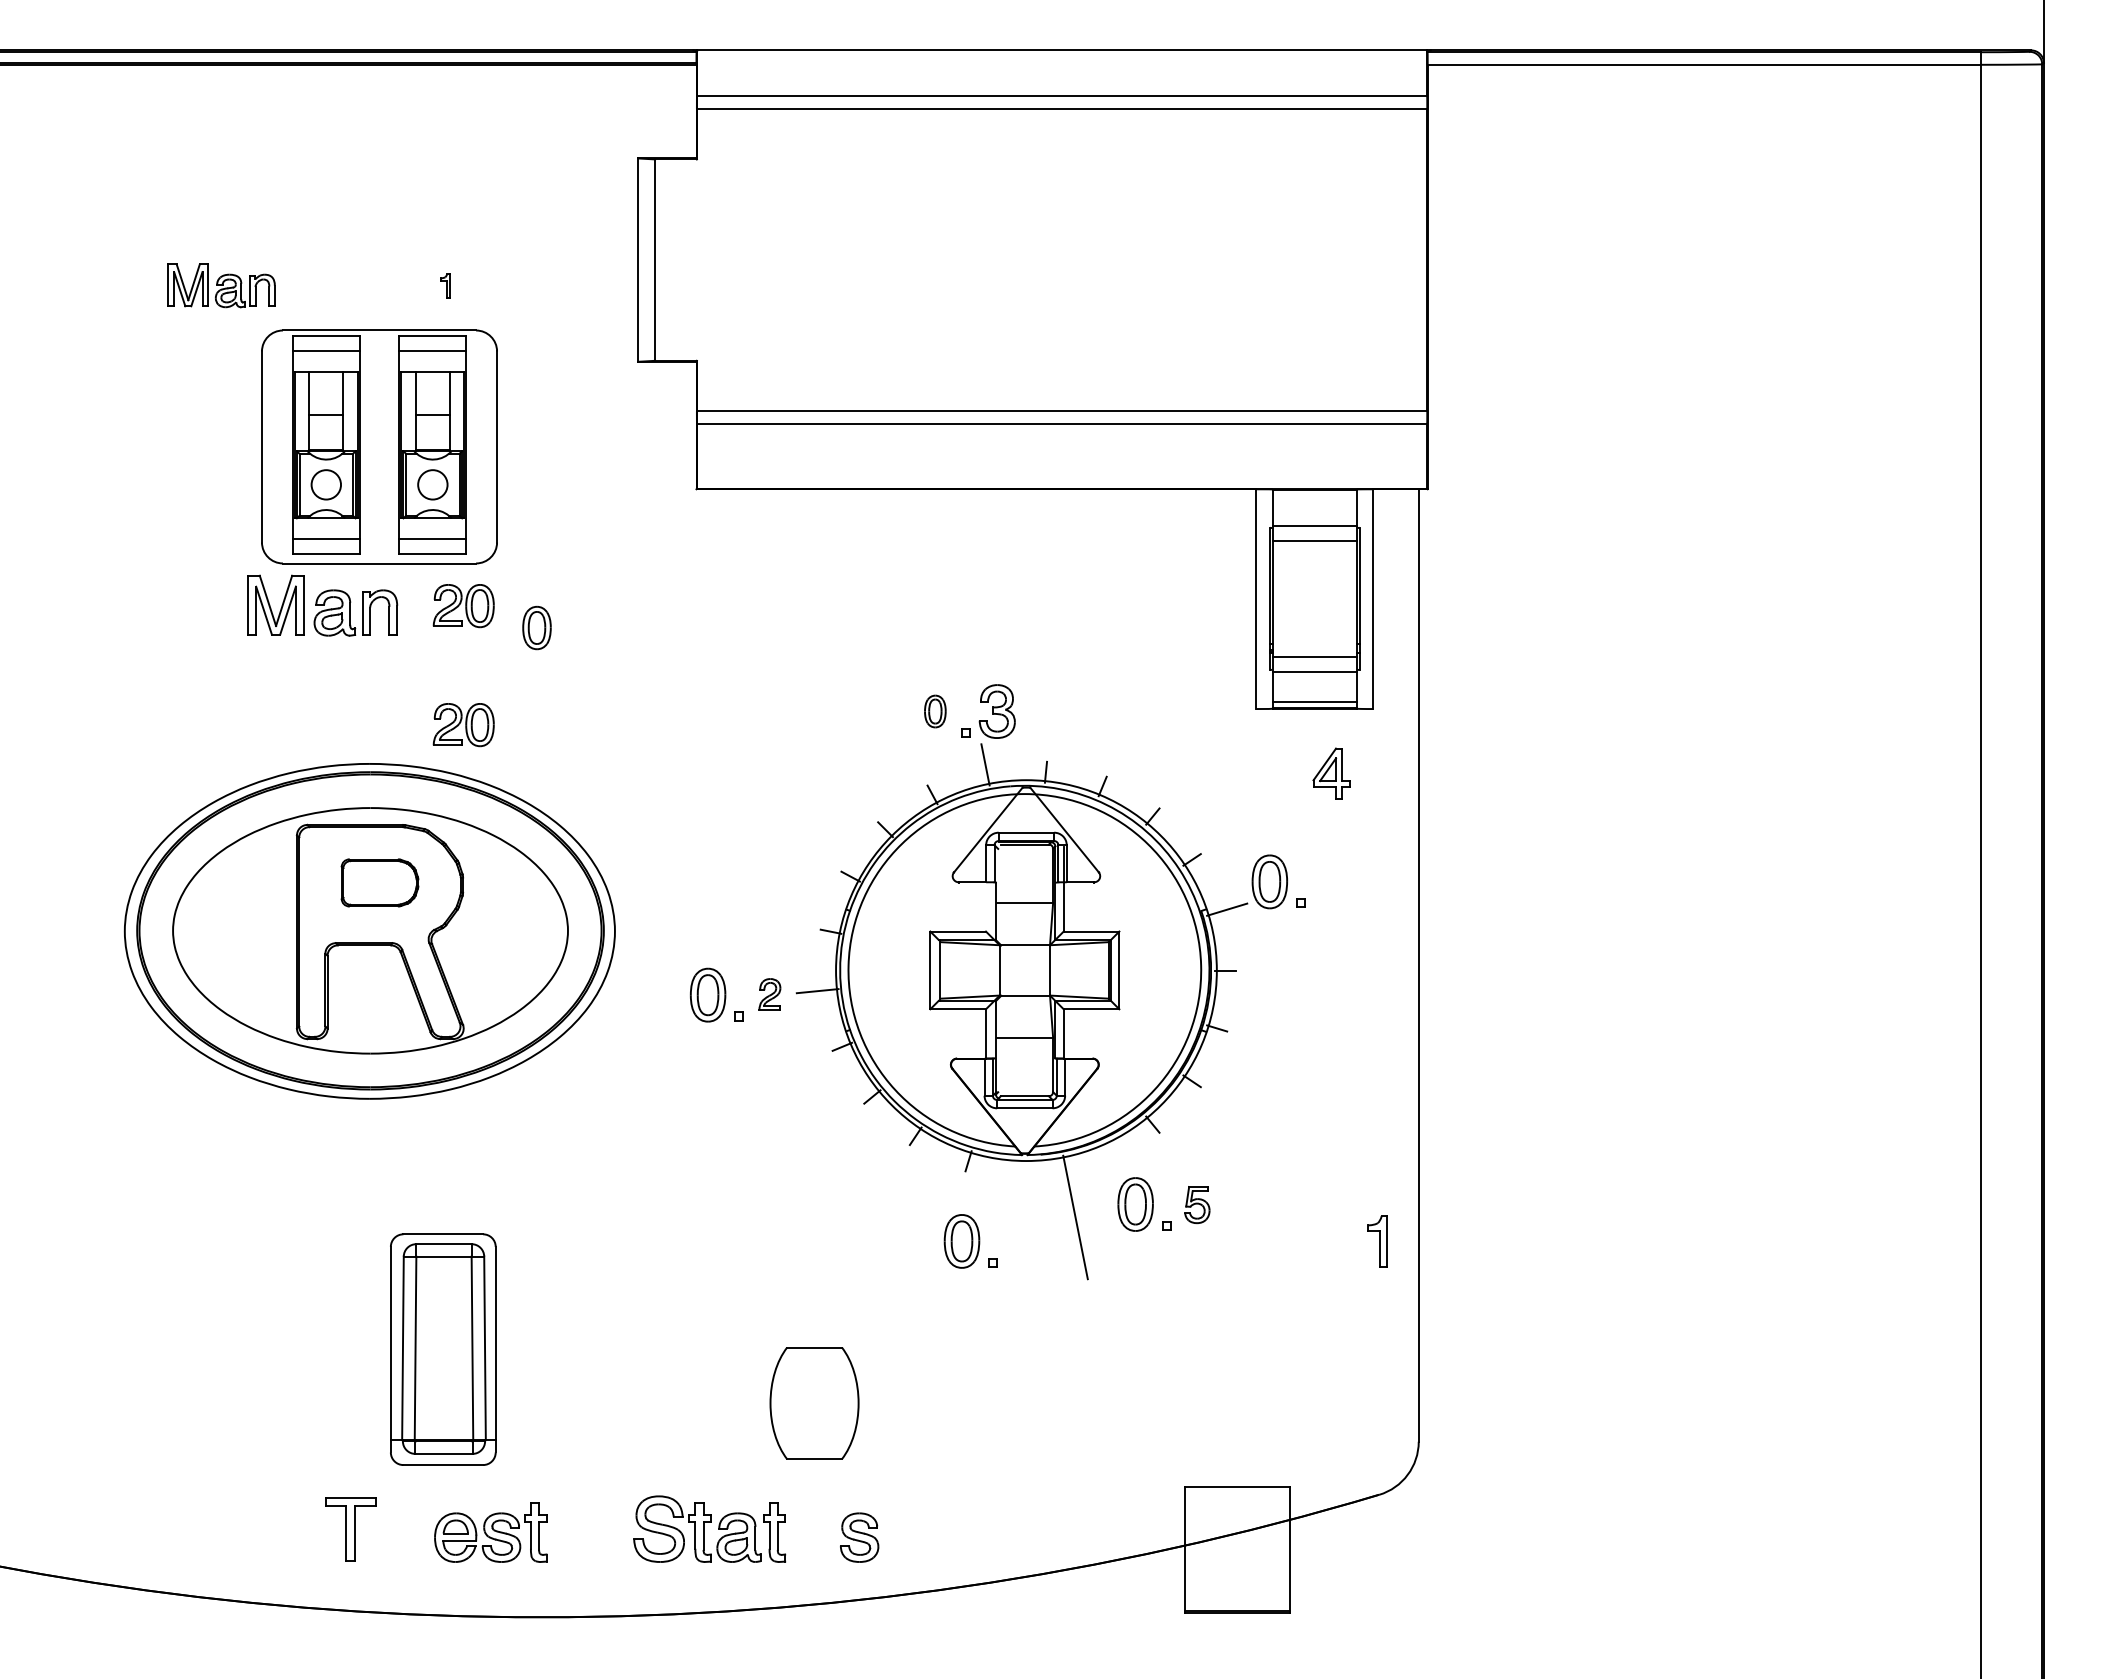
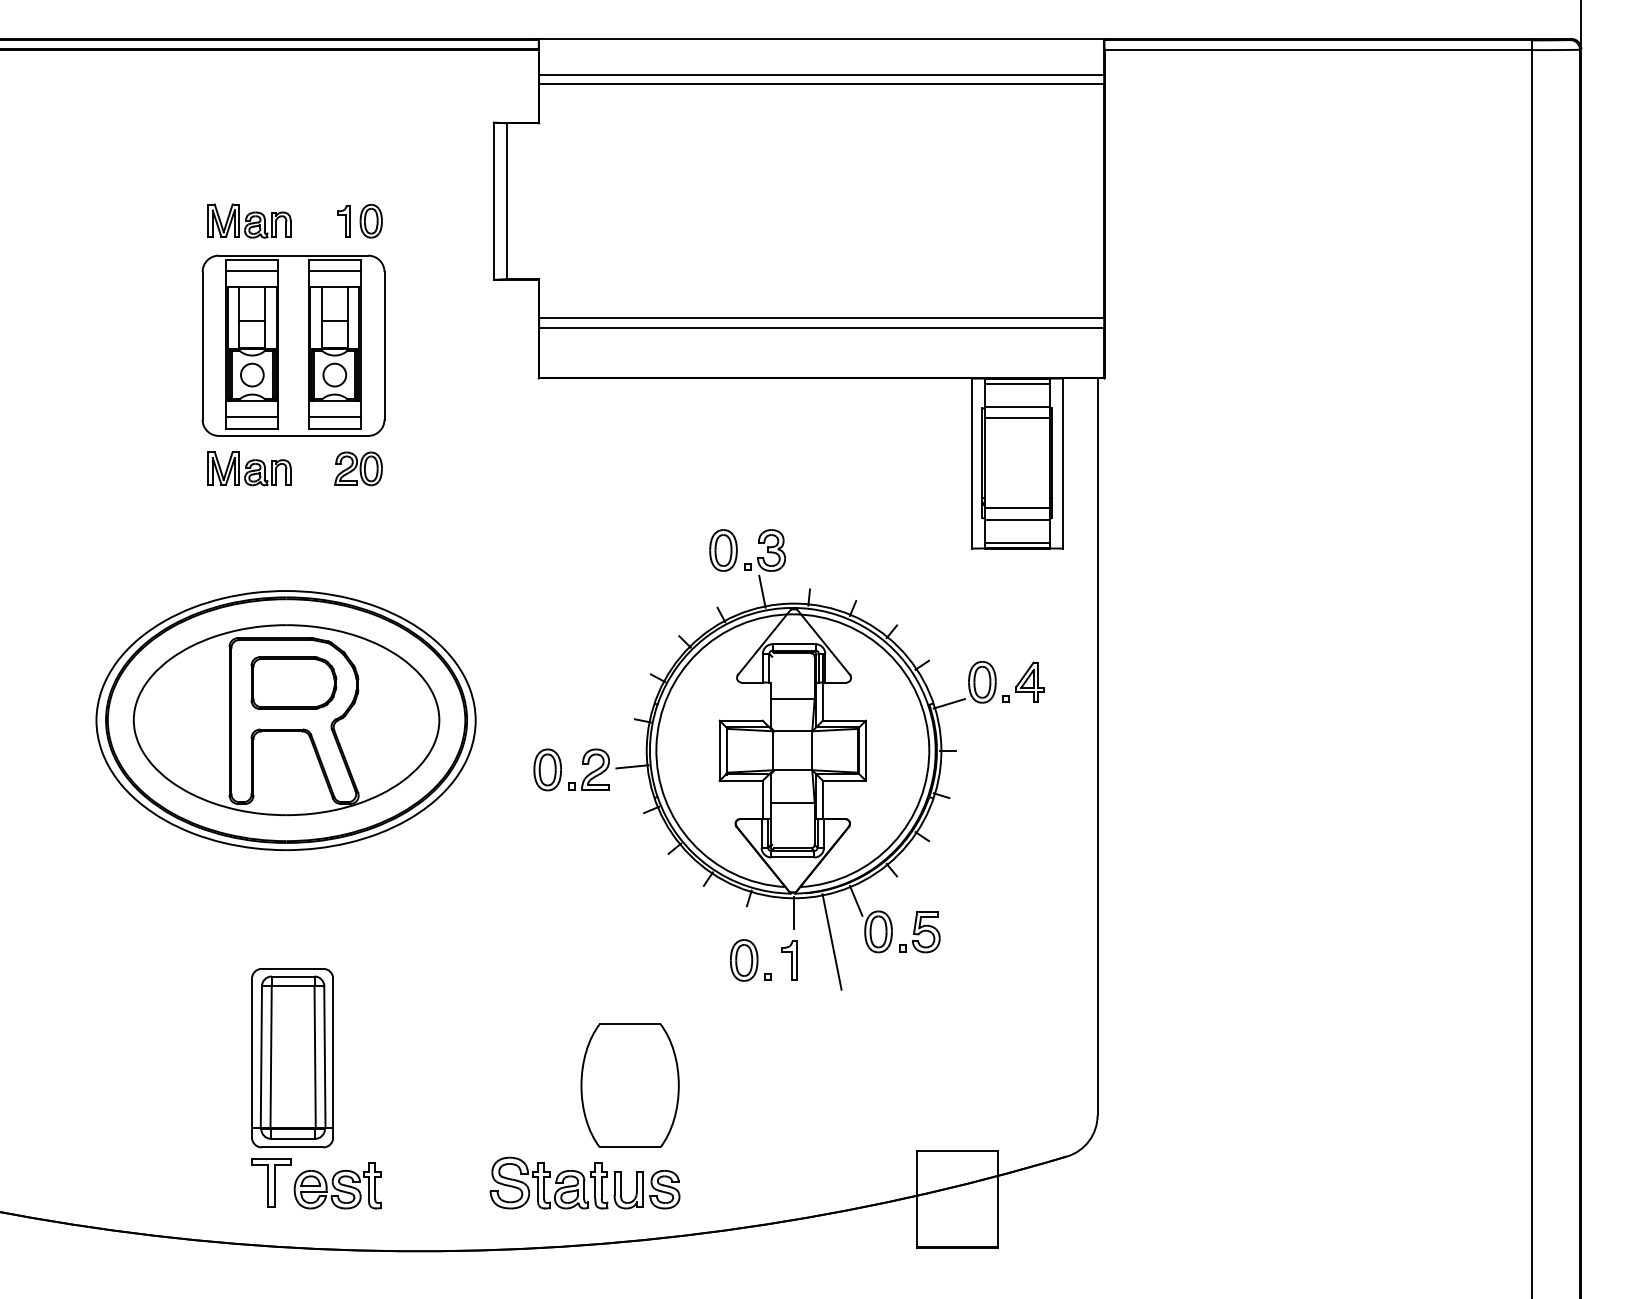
part: (221, 285) -> (249, 220), moved
part: (445, 285) -> (344, 220), size x1.67
line: (1314, 495) -> (1016, 383), added
part: (322, 605) -> (249, 468), size x0.71
part: (536, 627) -> (370, 220), moved
part: (935, 711) -> (723, 550), size x1.67
part: (463, 725) -> (358, 561), removed
part: (1331, 773) -> (1030, 681), moved
part: (379, 882) -> (293, 682), size x1.43
part: (769, 994) -> (595, 769), size x1.67
line: (1106, 1164) -> (856, 900), added
line: (1026, 1180) -> (794, 913), added
part: (1197, 1204) -> (926, 931), size x1.43
part: (1377, 1241) -> (789, 960), moved
part: (443, 1349) -> (292, 1058), moved
part: (814, 1403) -> (630, 1085), size x1.43
part: (490, 1532) -> (337, 1185), moved
part: (803, 1538) -> (621, 1190), added

